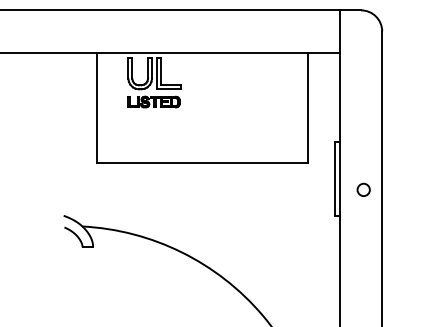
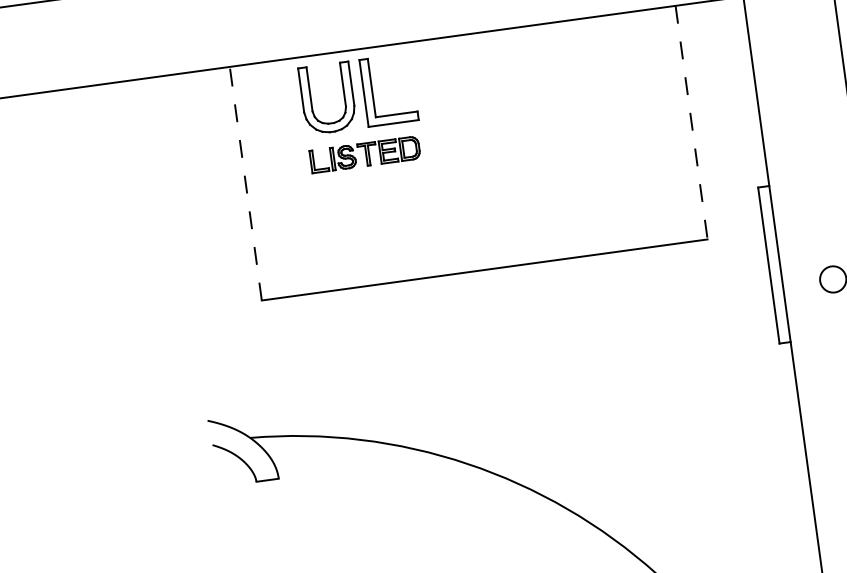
line: (96, 107) -> (245, 182), solid -> dashed
line: (307, 108) -> (691, 123), solid -> dashed

